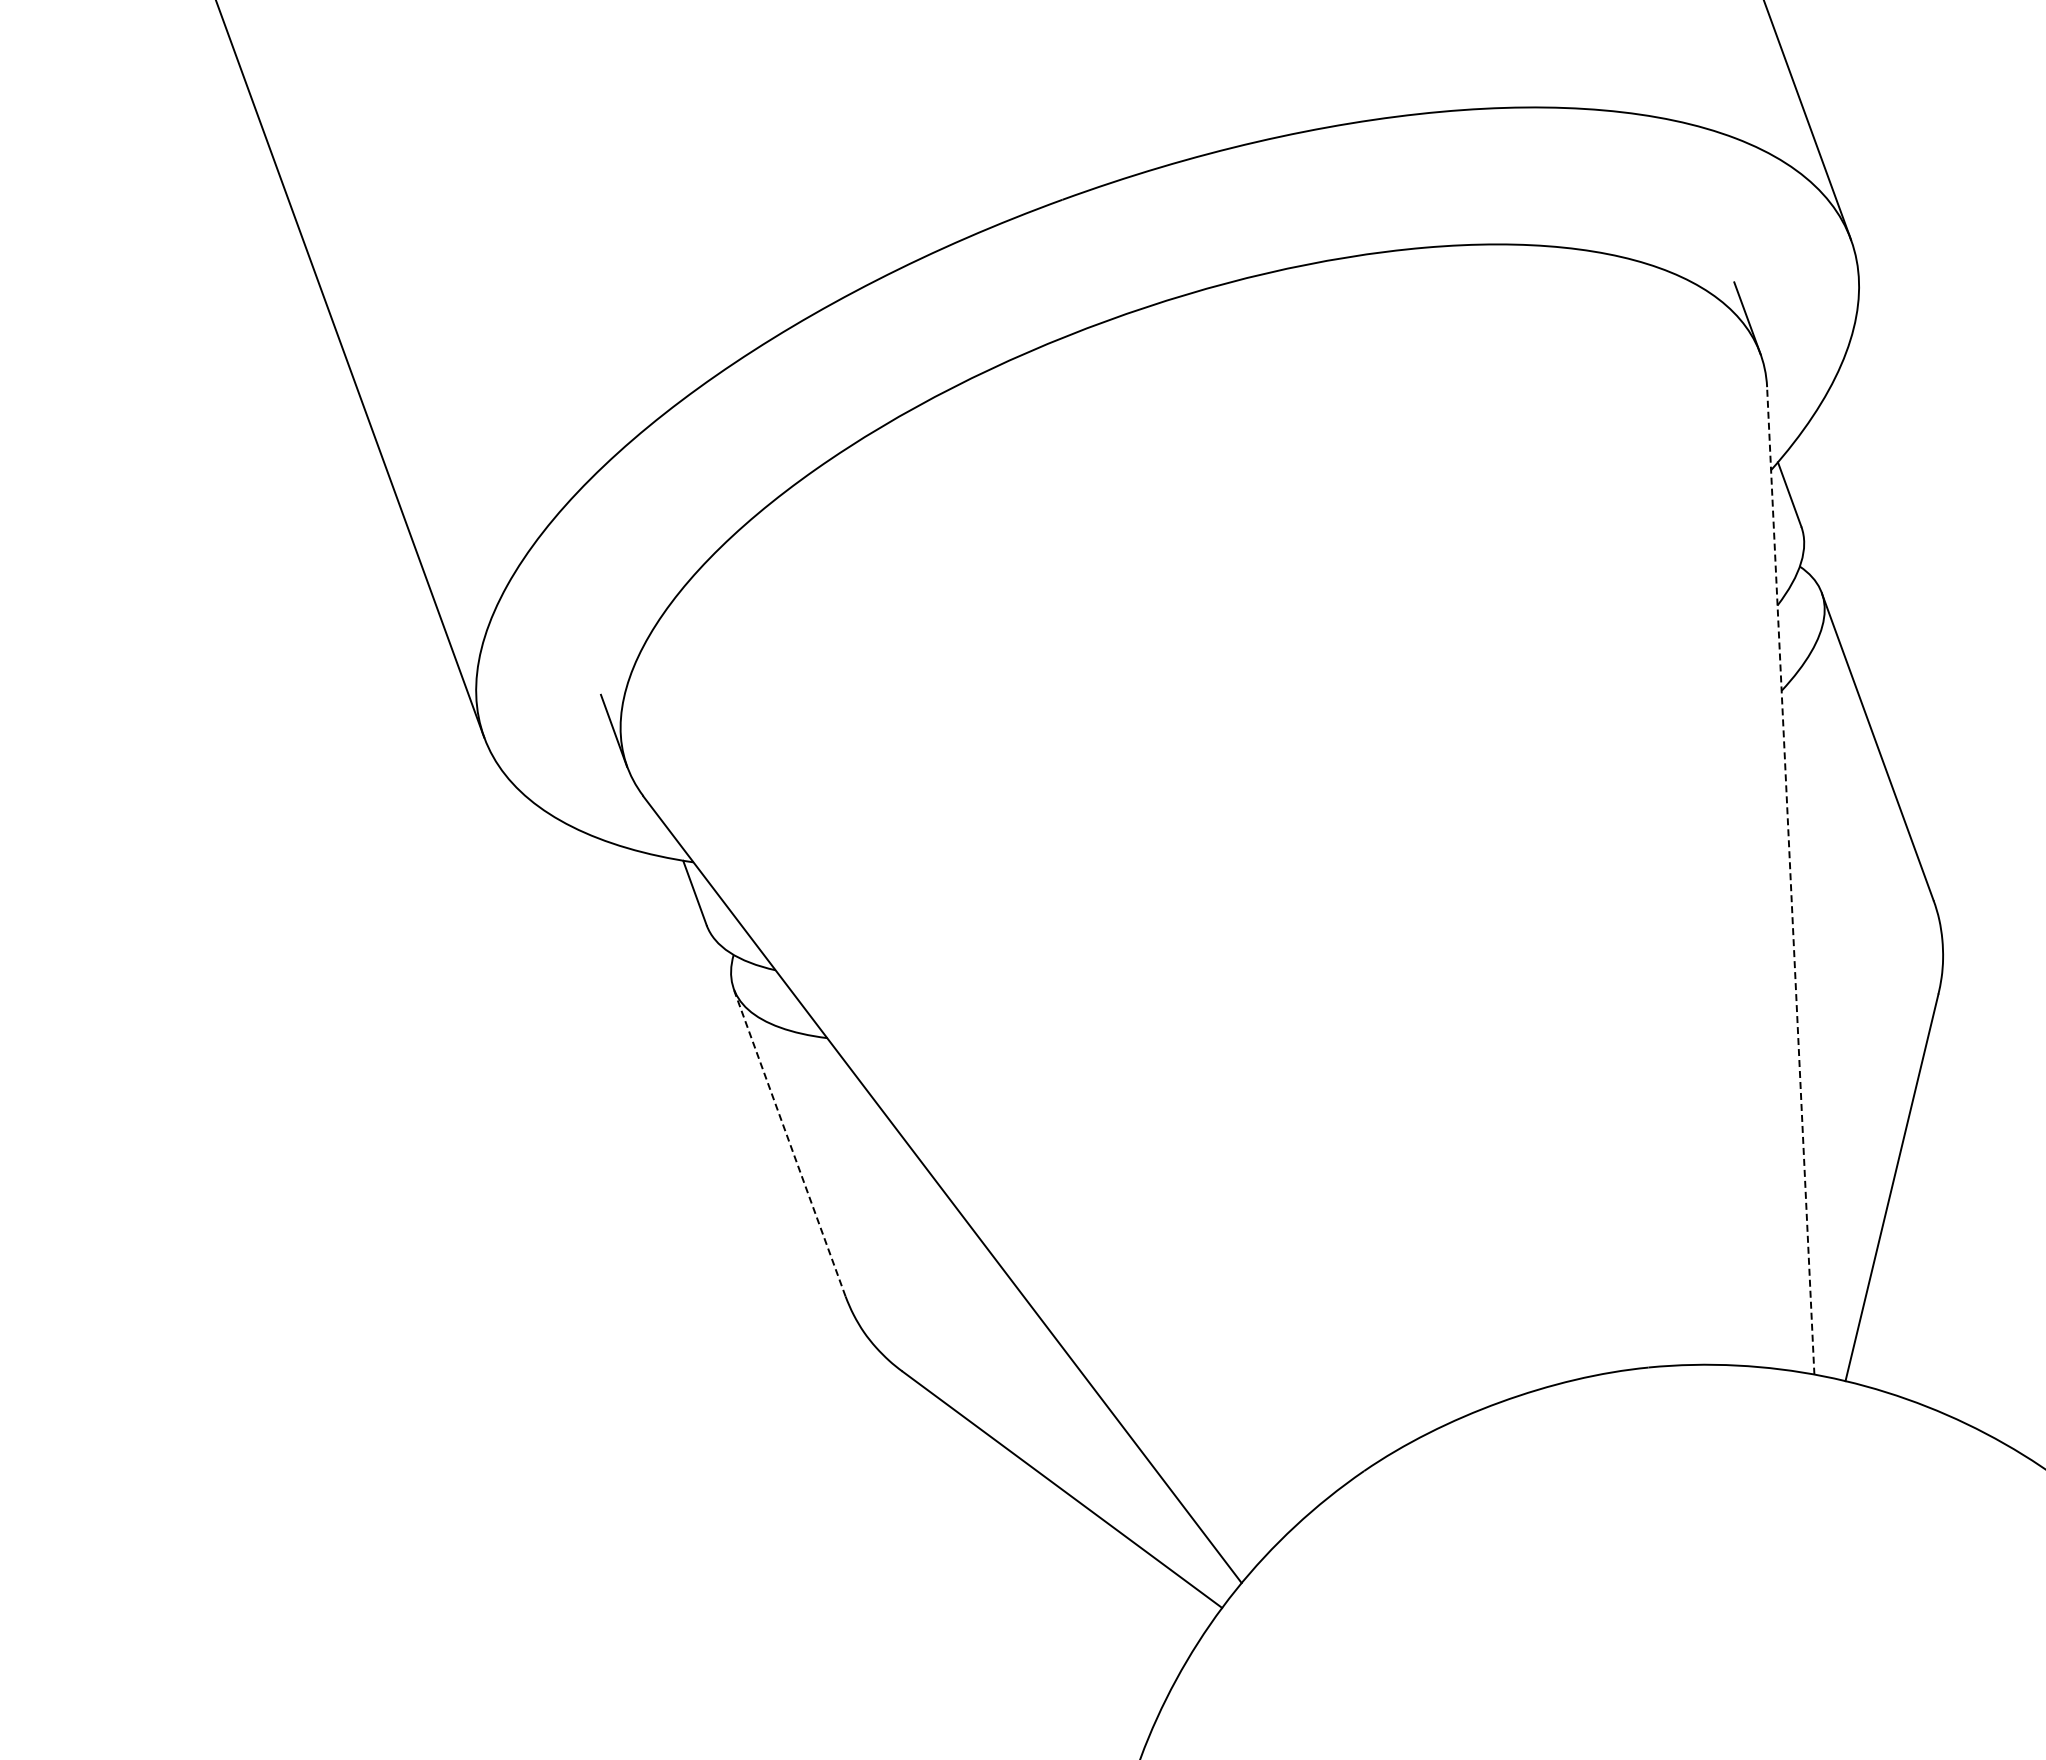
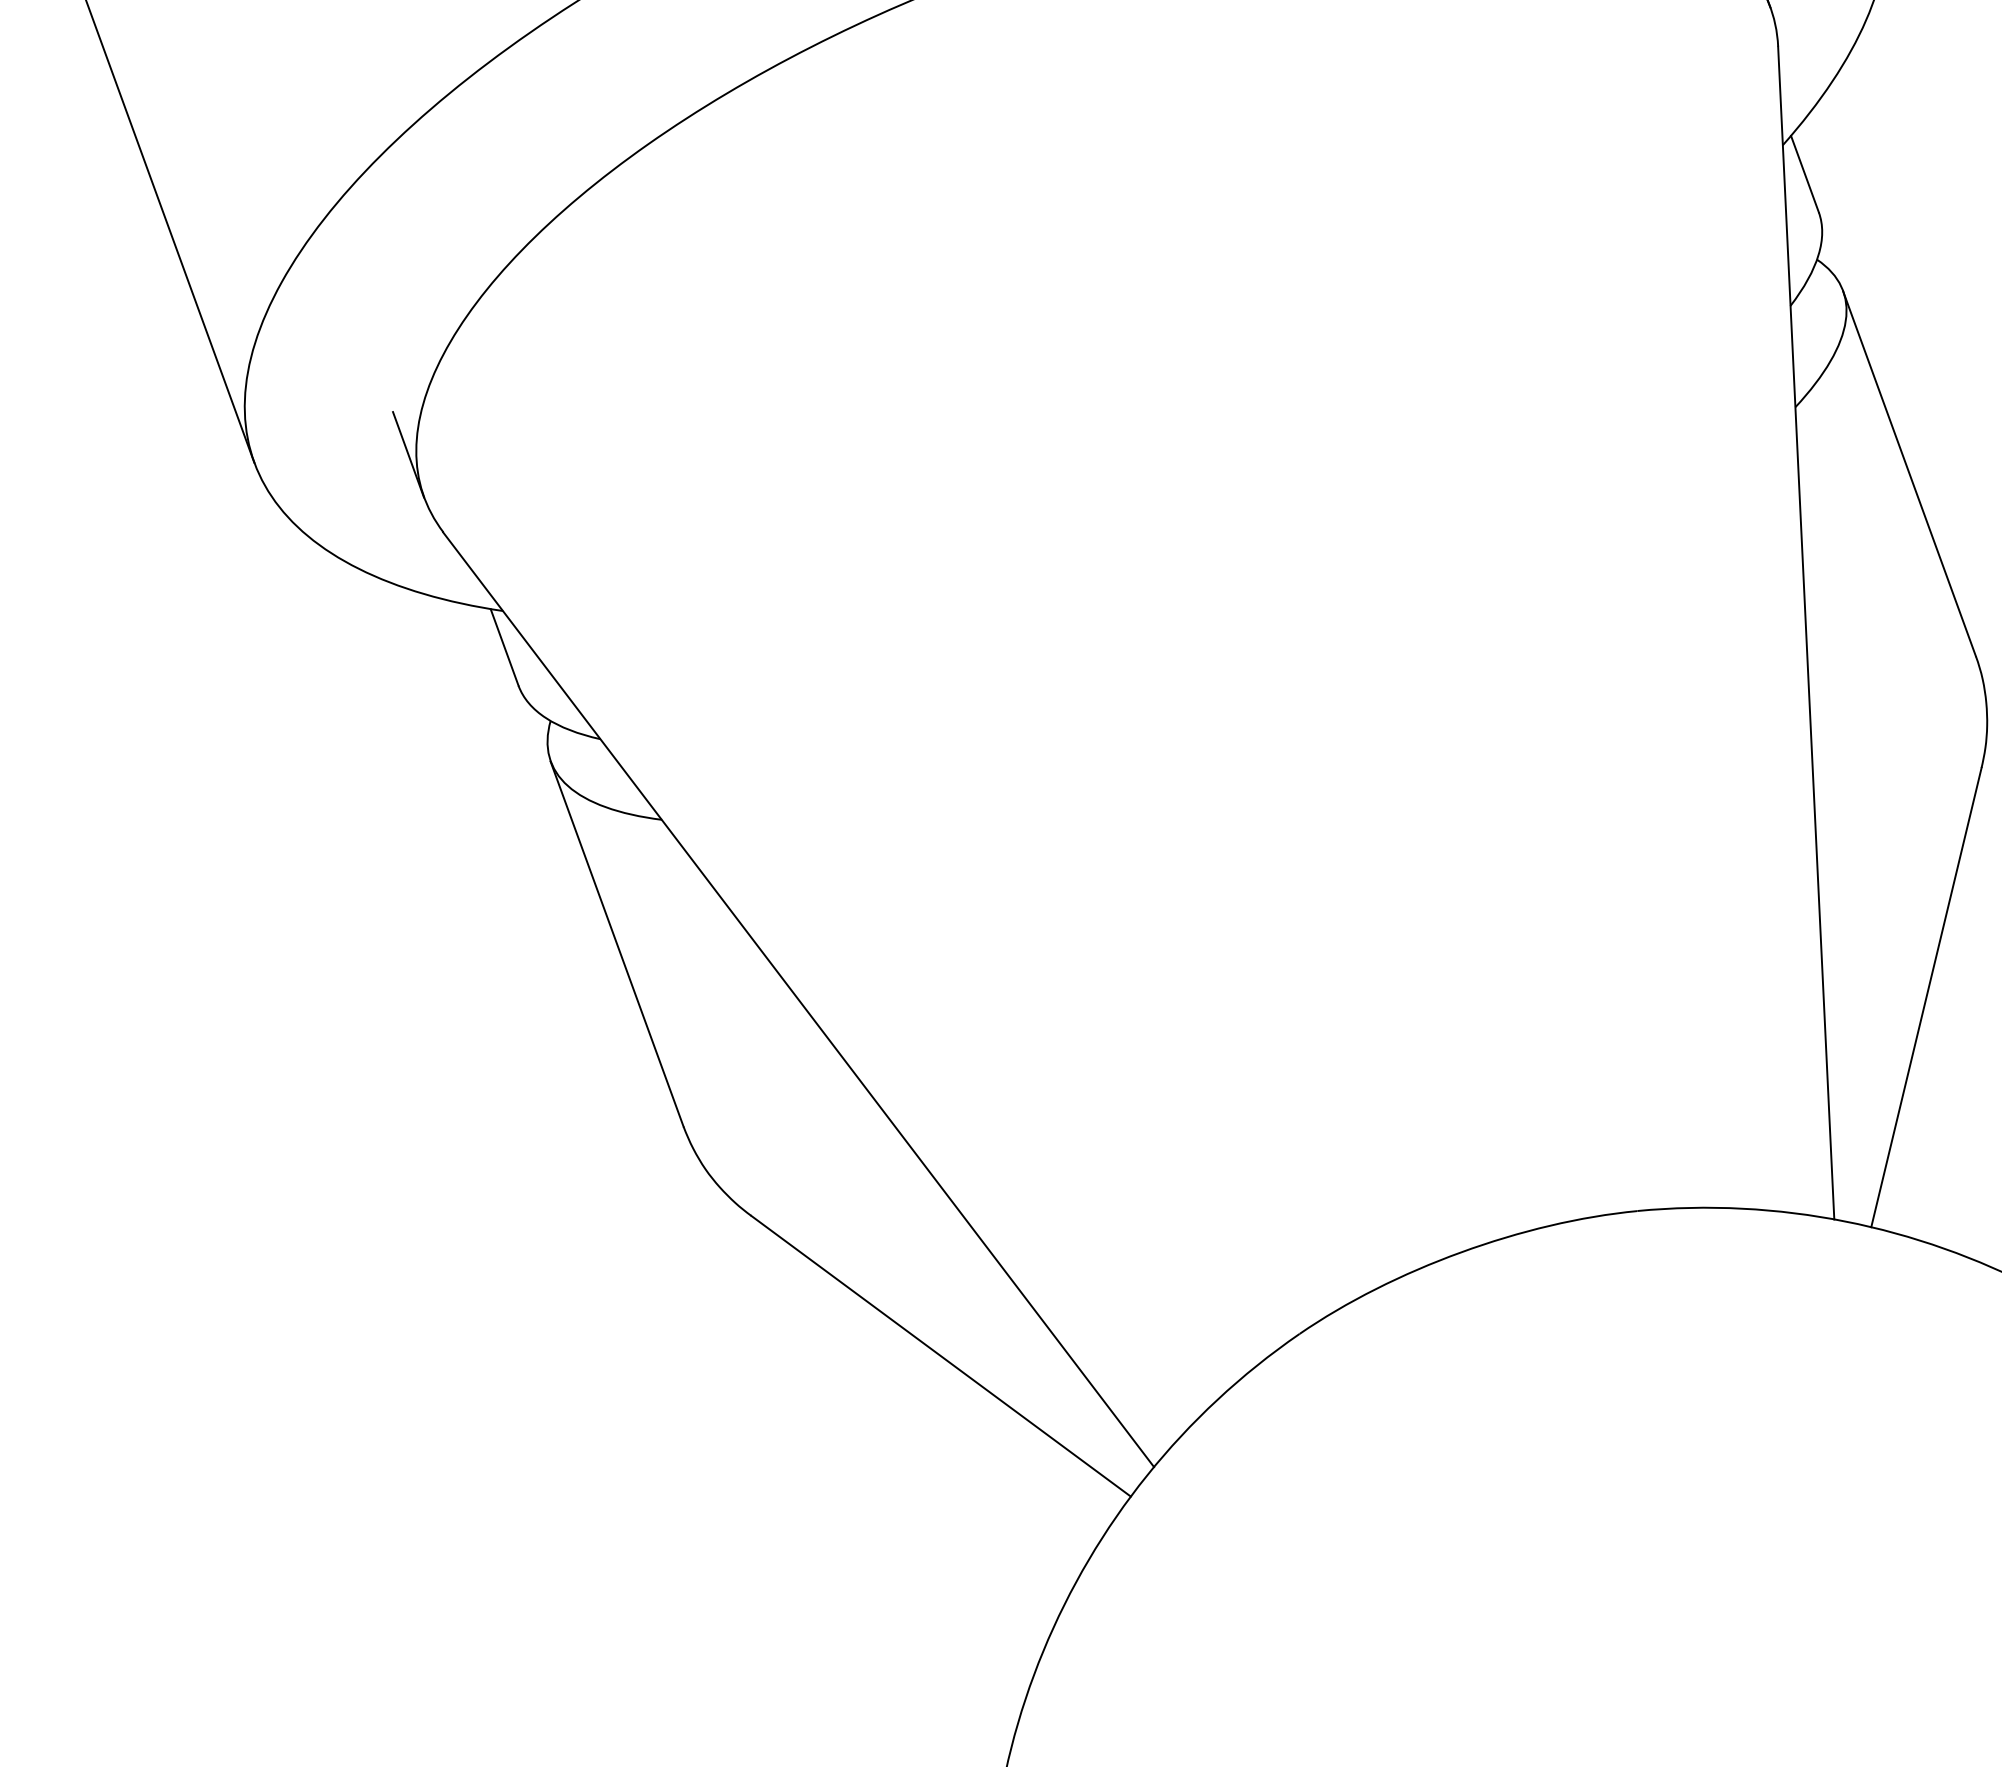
line: (1790, 880) -> (1805, 632), dashed -> solid
line: (789, 1142) -> (616, 943), dashed -> solid

